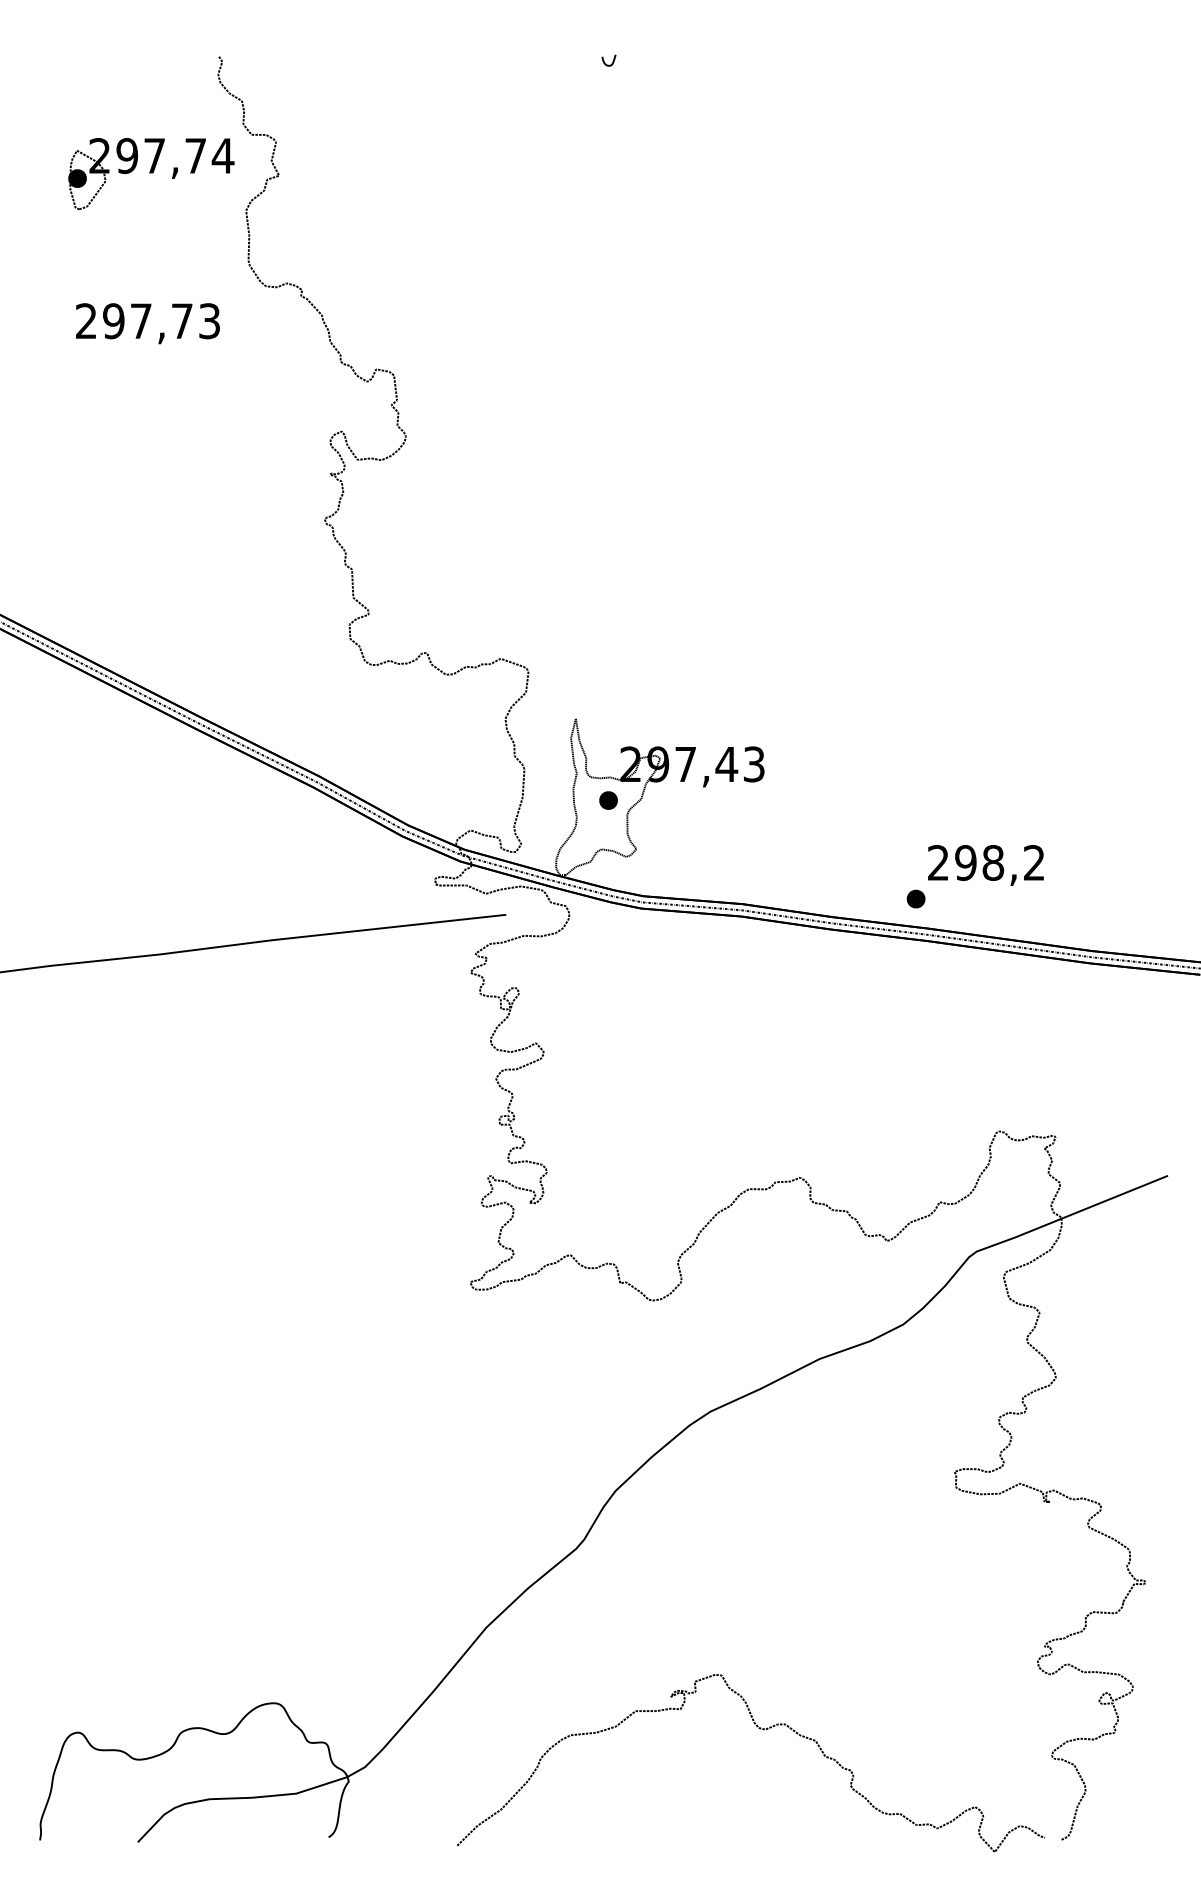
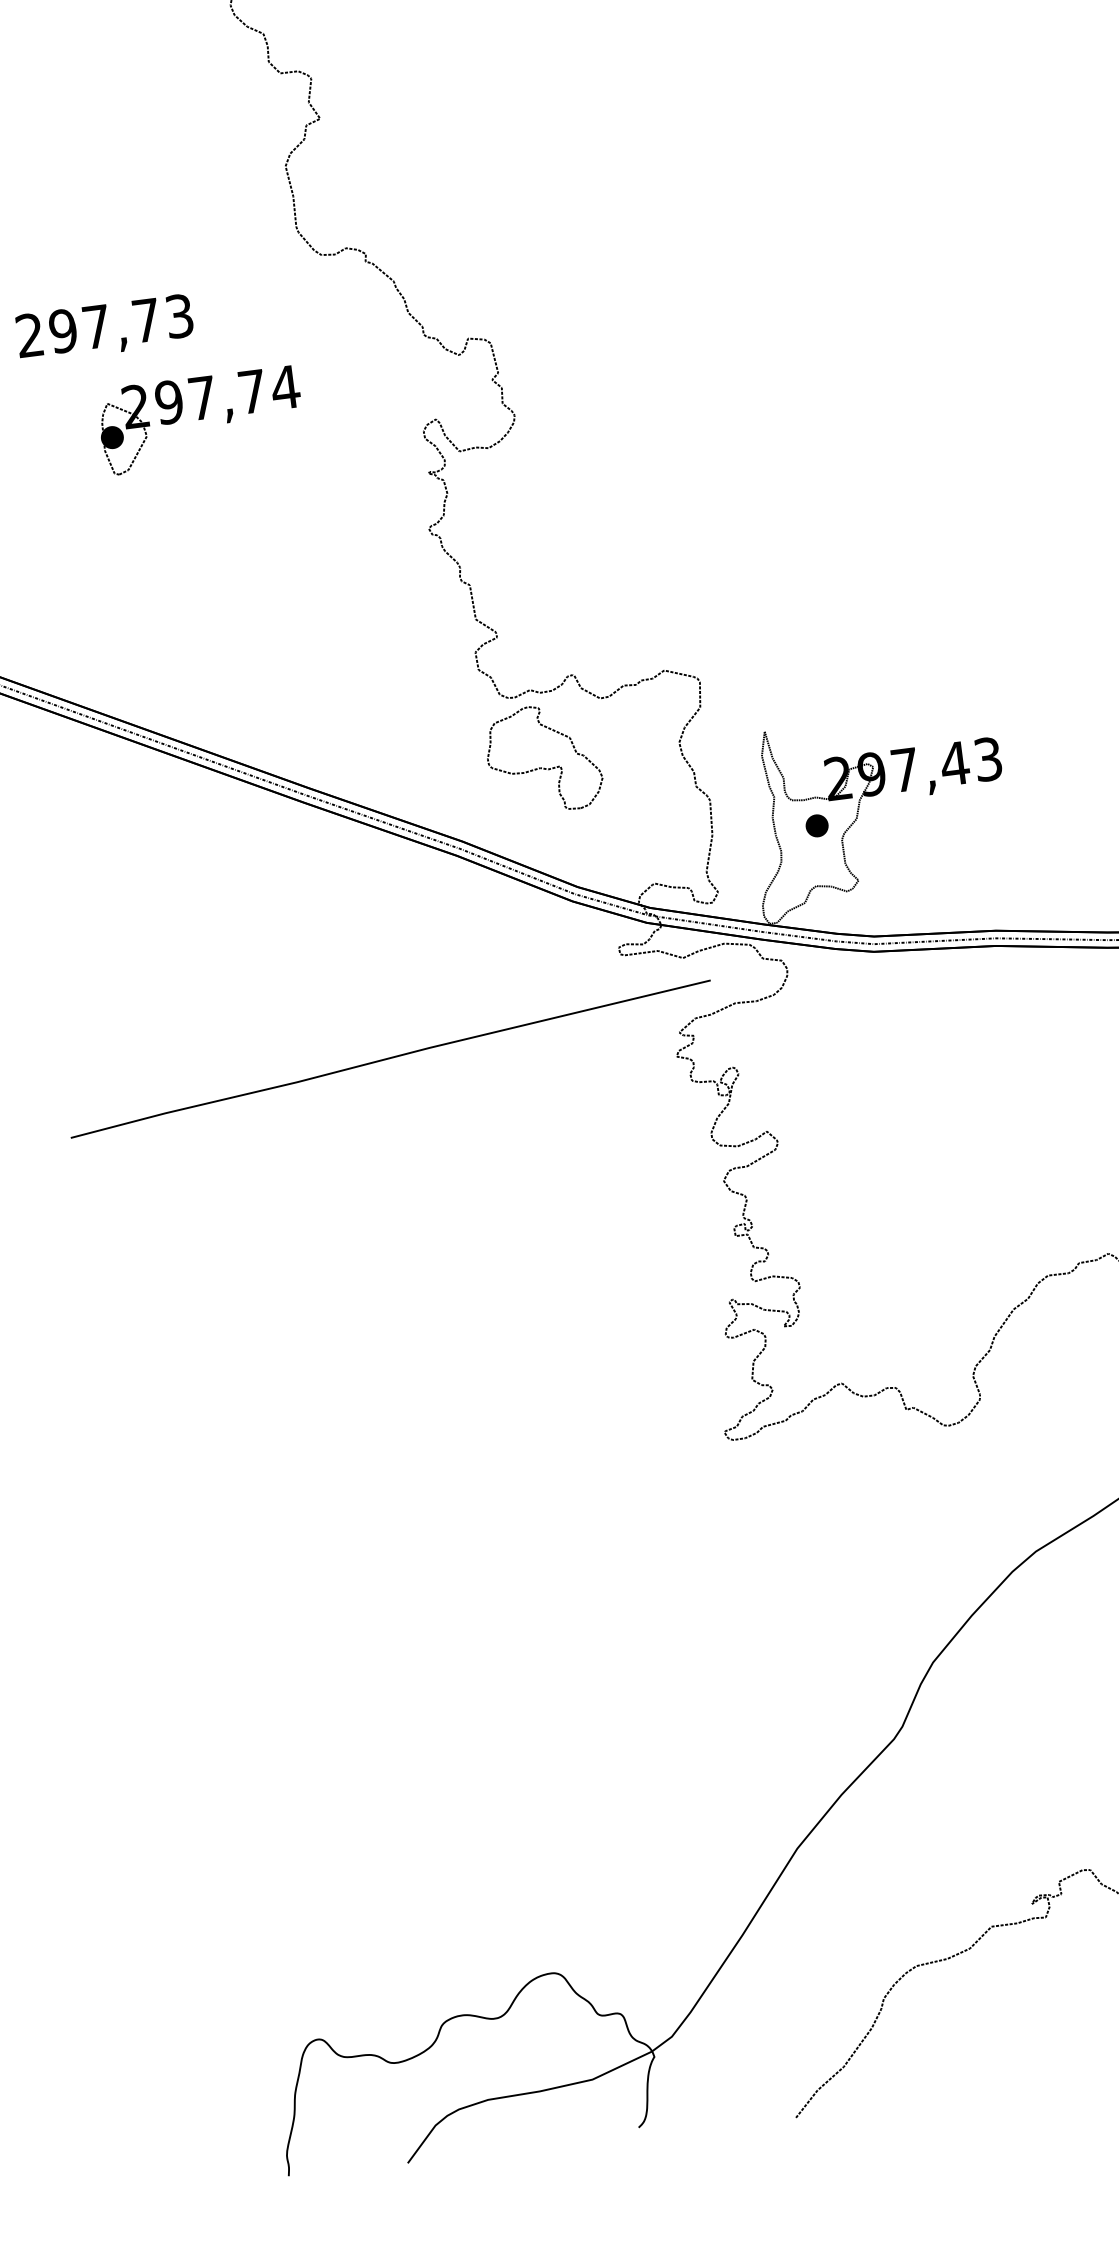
part: (151, 173) -> (201, 419), moved
text: (147, 323) -> (104, 328), moved
part: (391, 724) -> (541, 767), added

